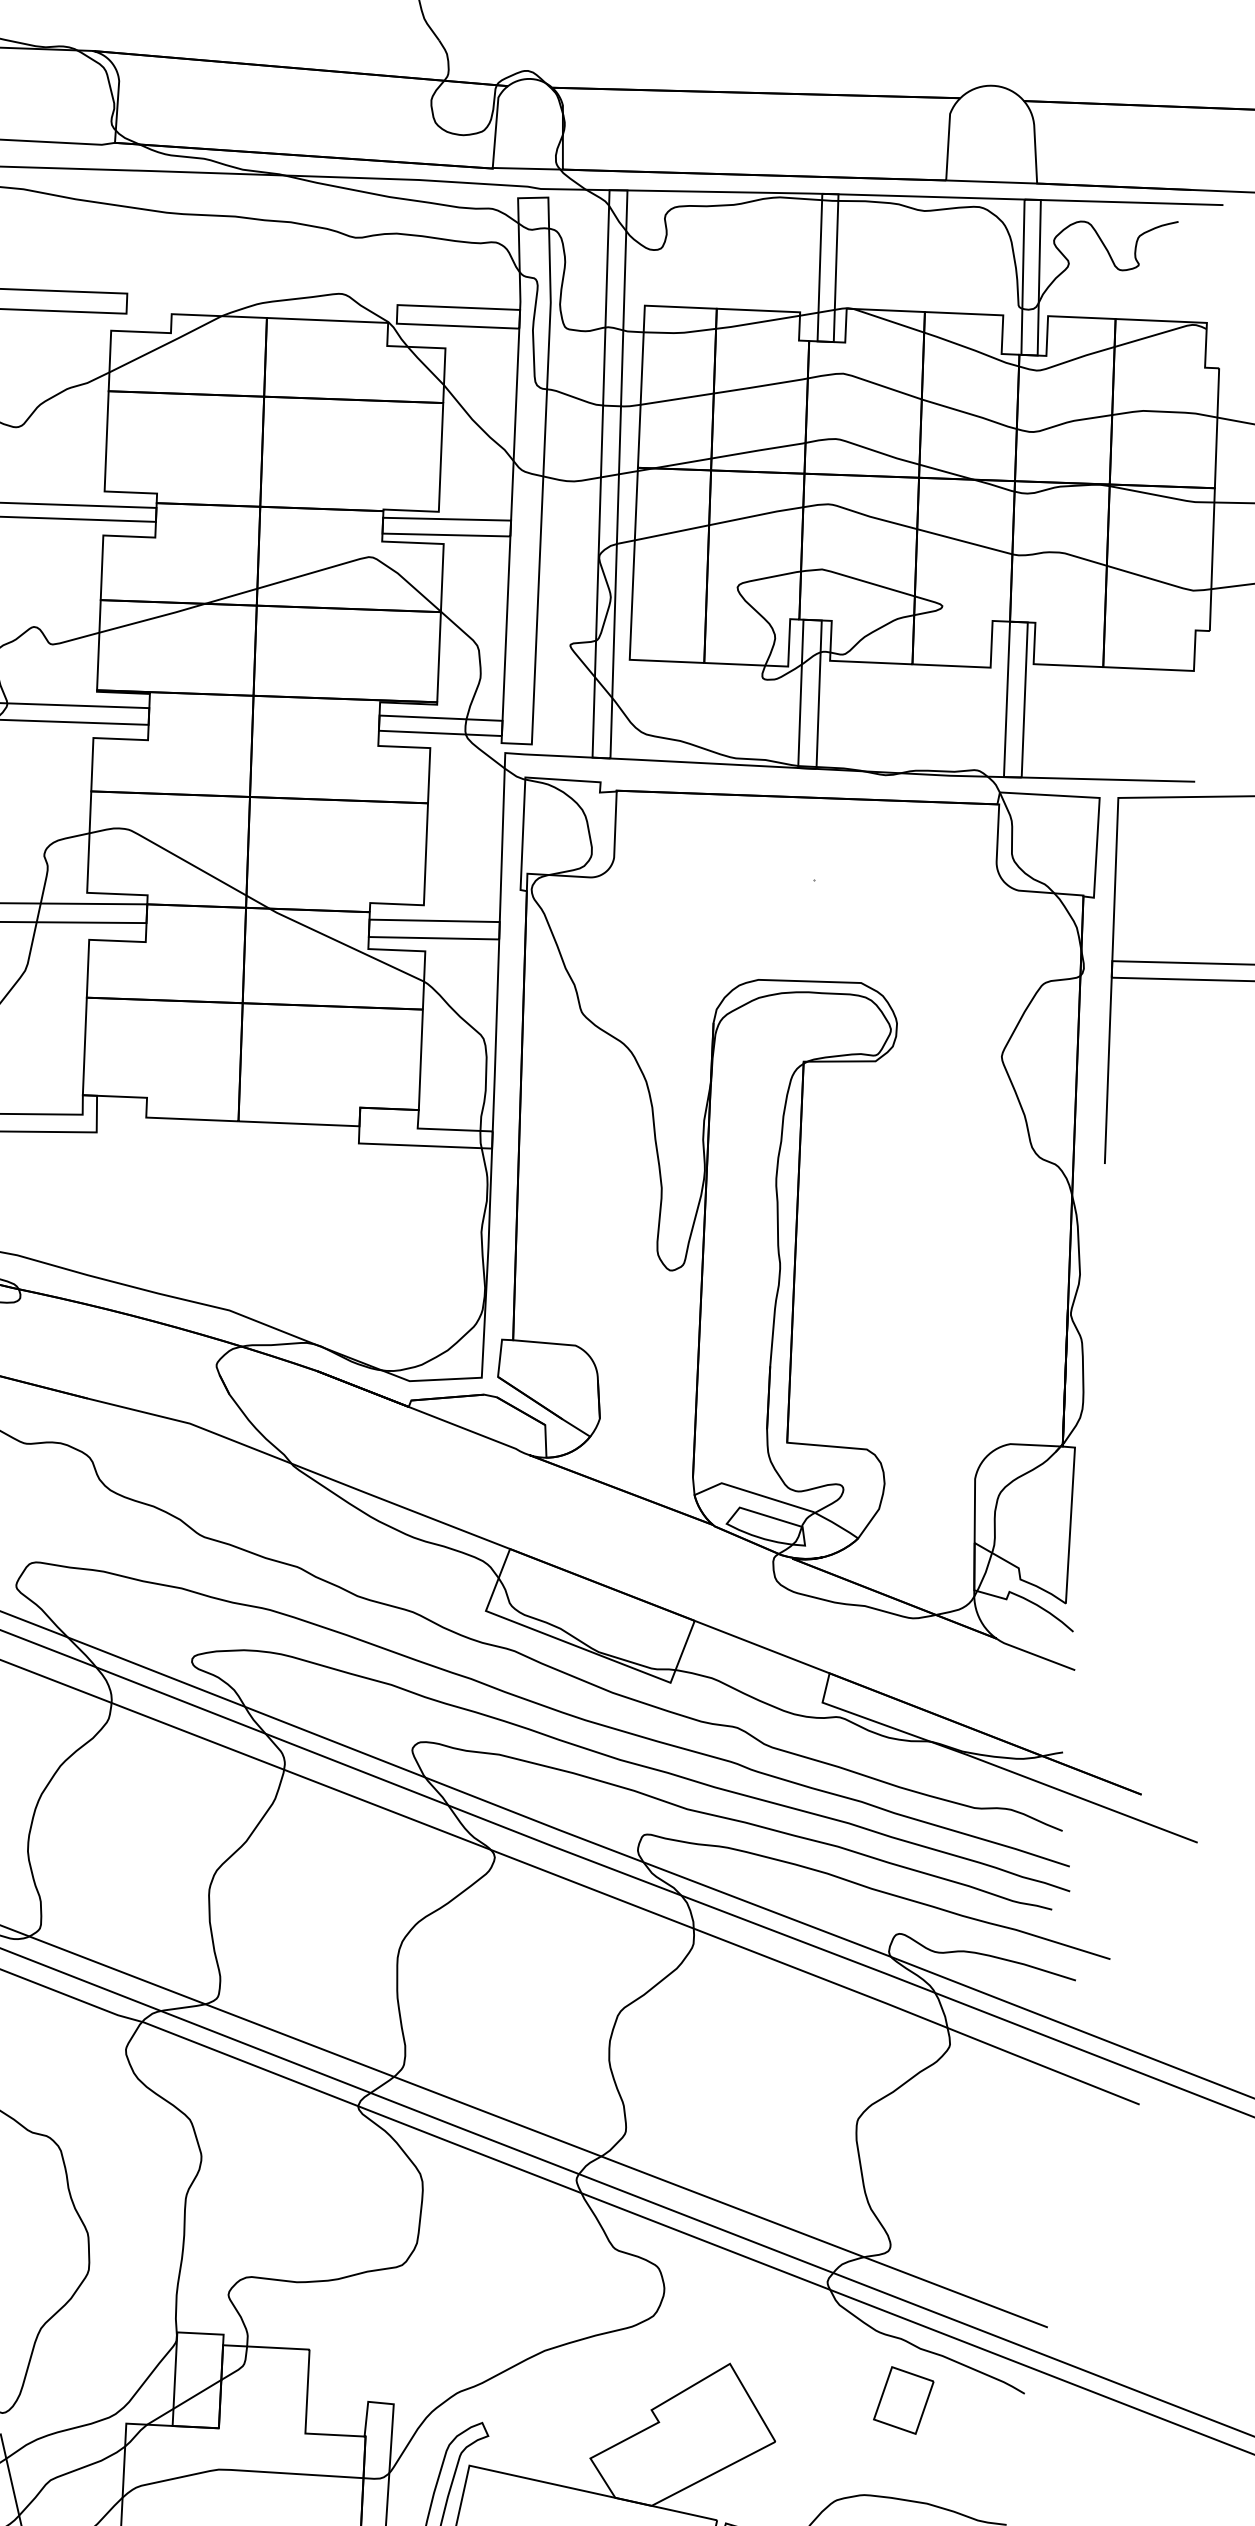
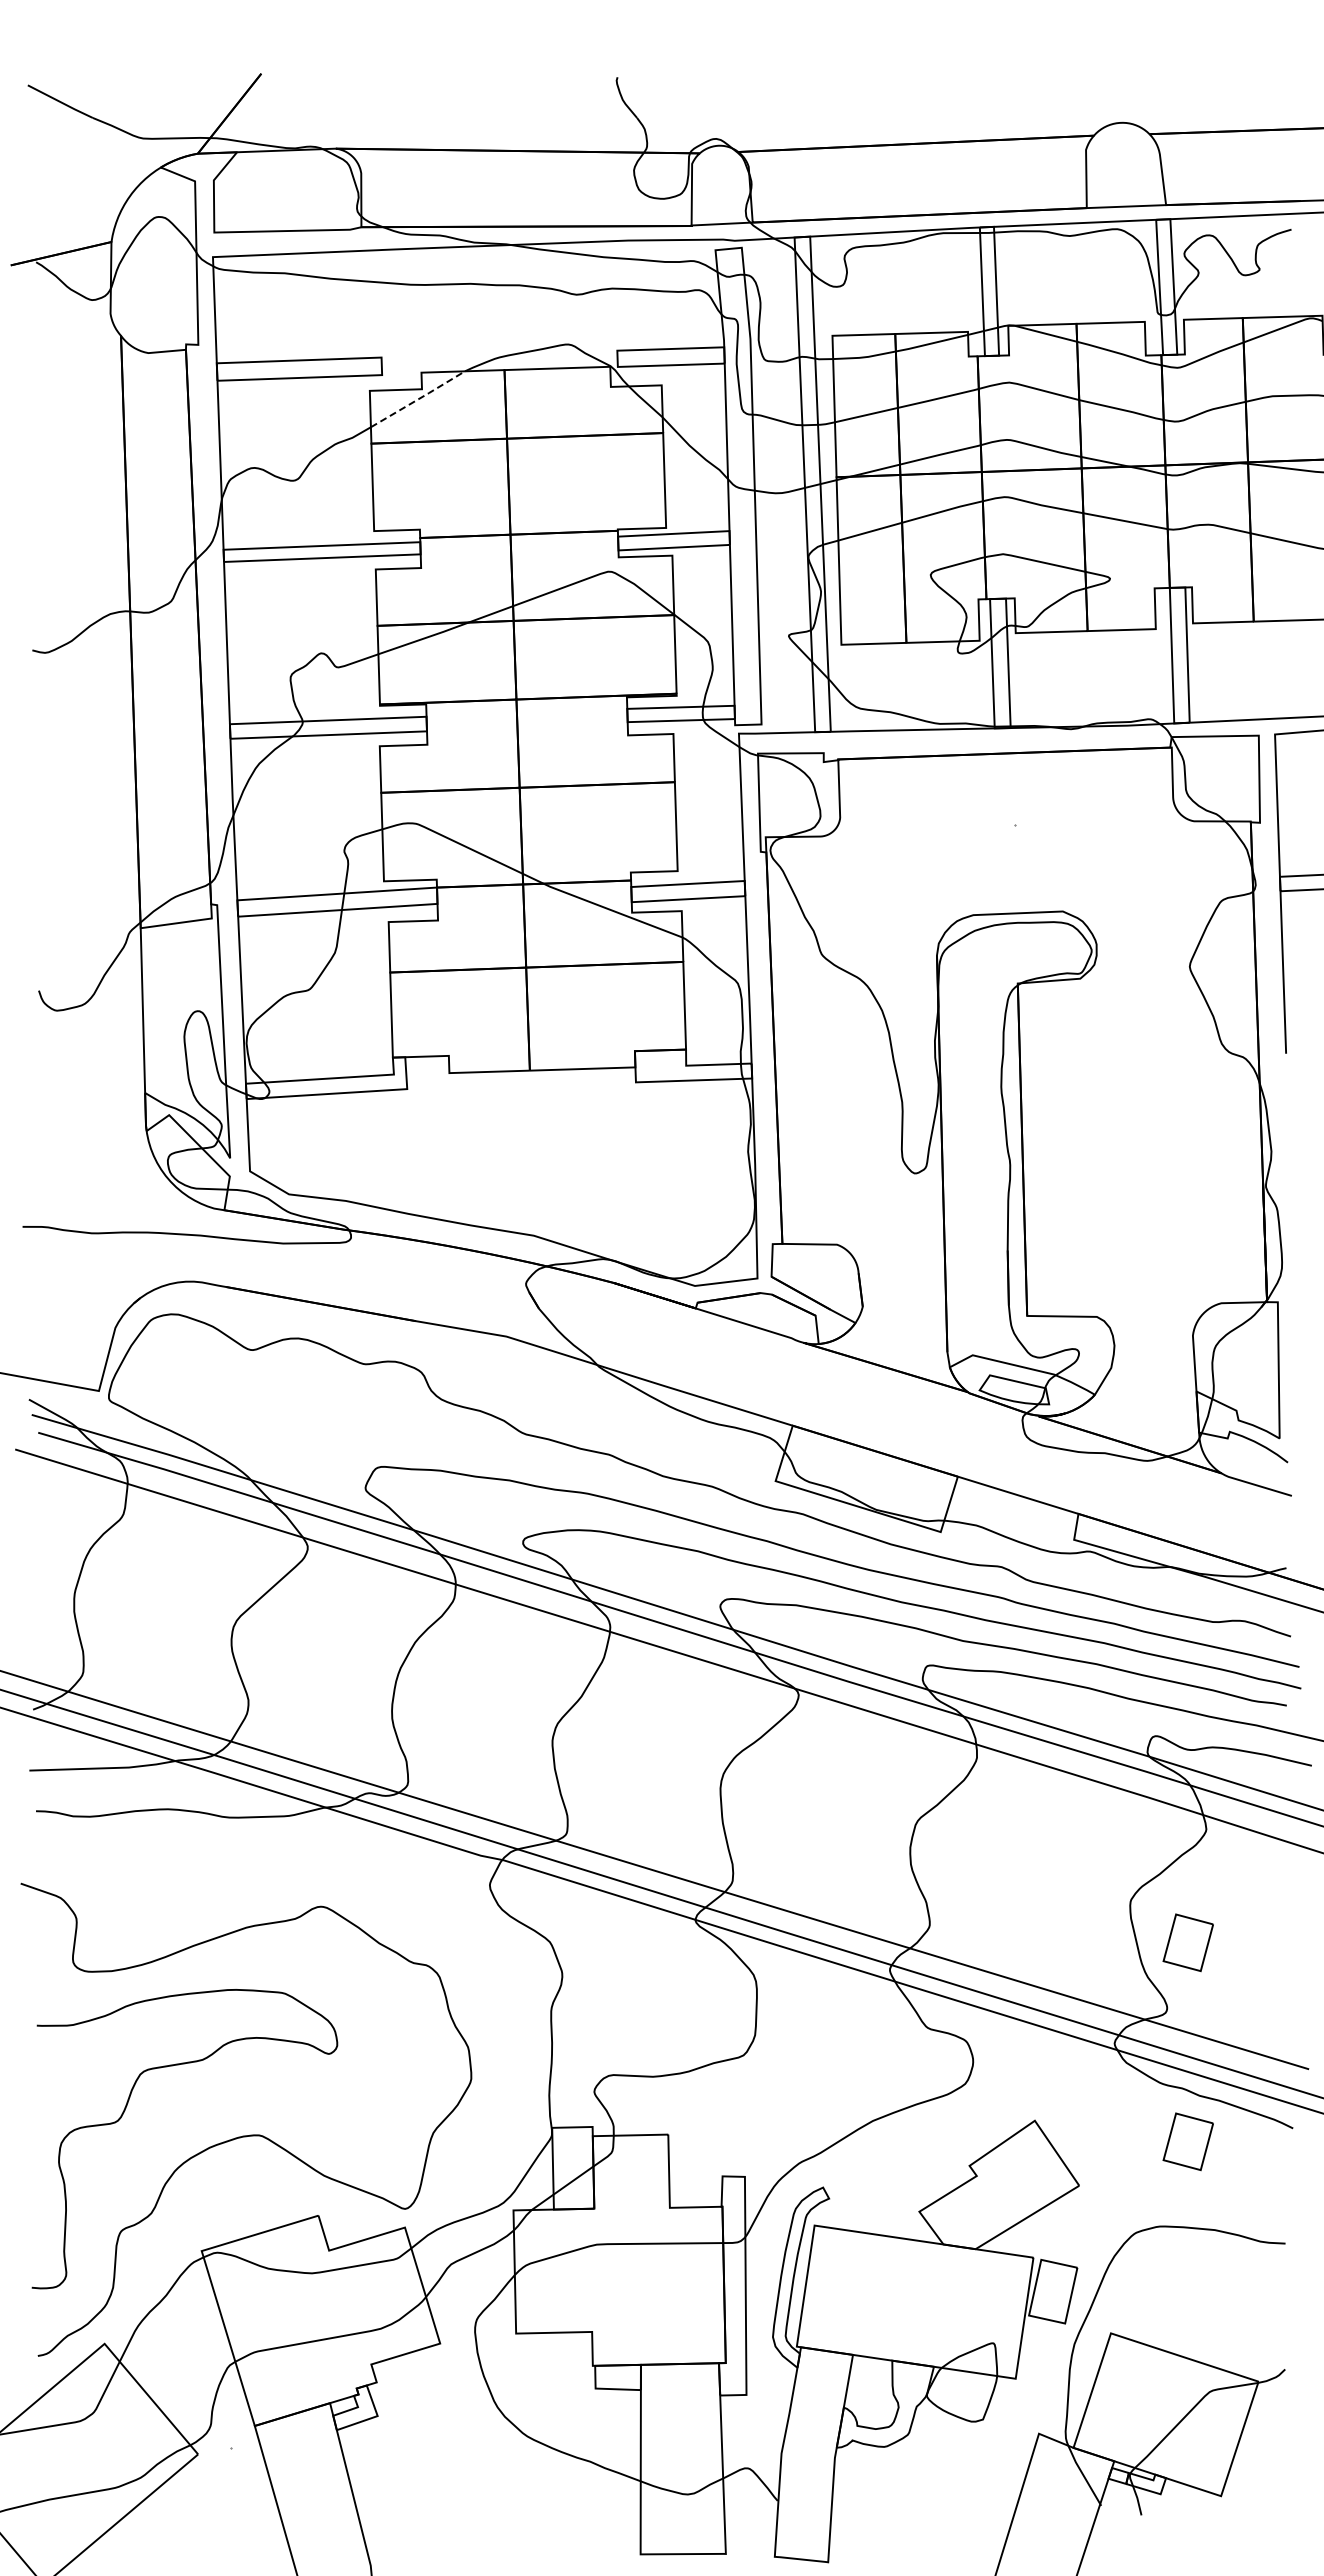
line: (166, 344) -> (418, 399), solid -> dashed
part: (919, 2172) -> (1187, 1942), added

